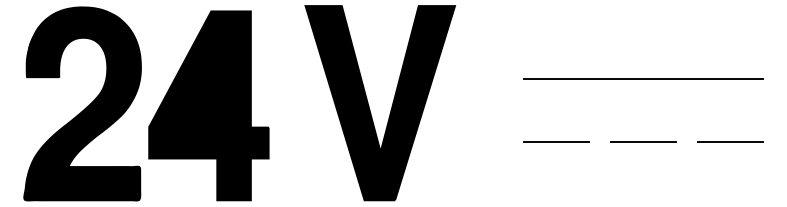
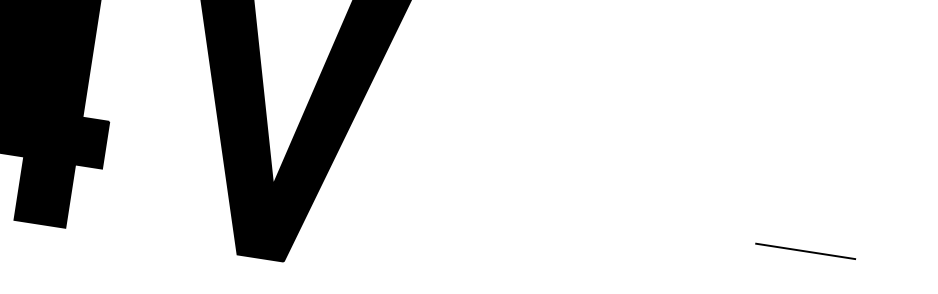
line: (643, 79) -> (688, 136), removed
line: (555, 141) -> (540, 210), removed
line: (643, 141) -> (673, 230), removed

